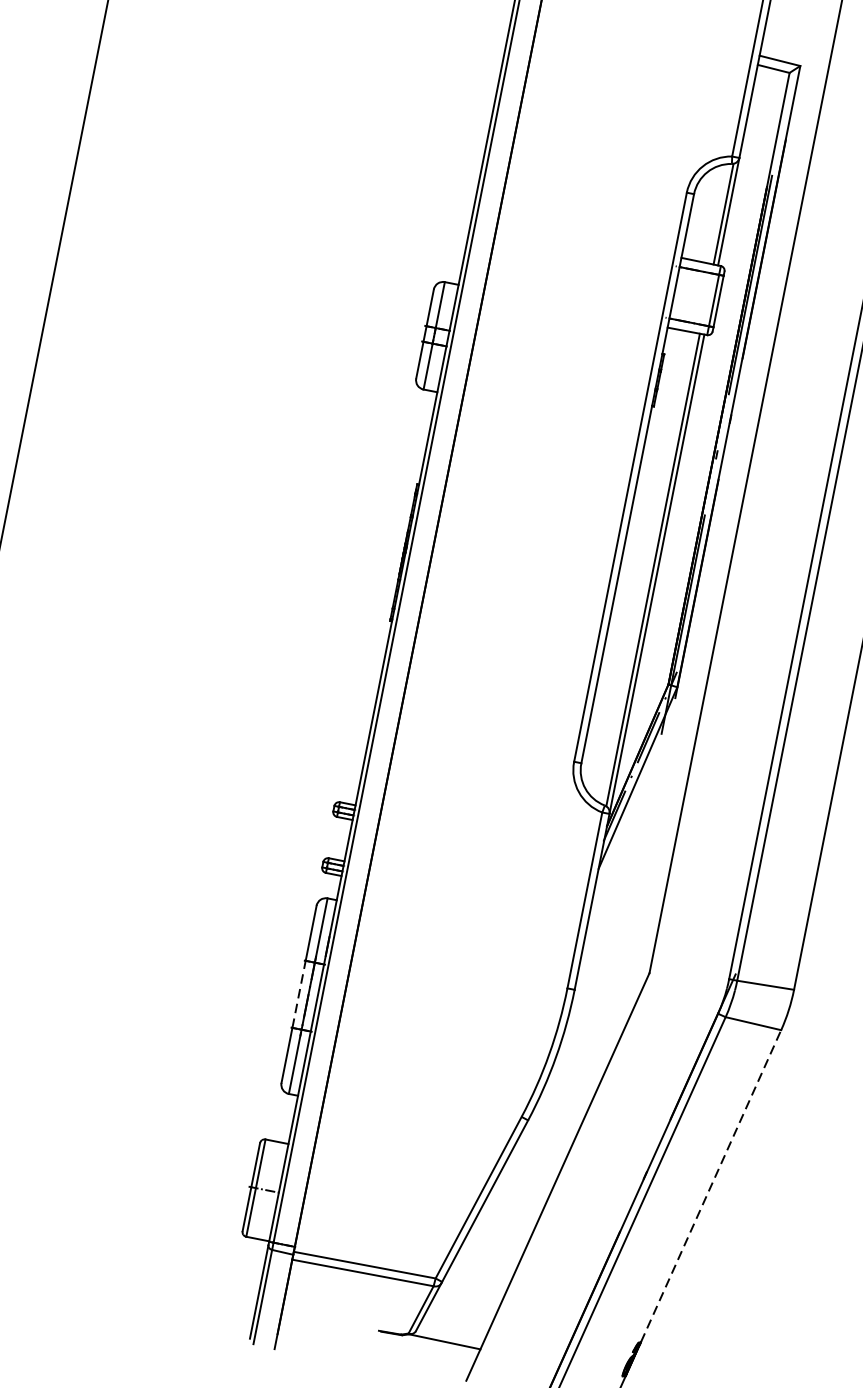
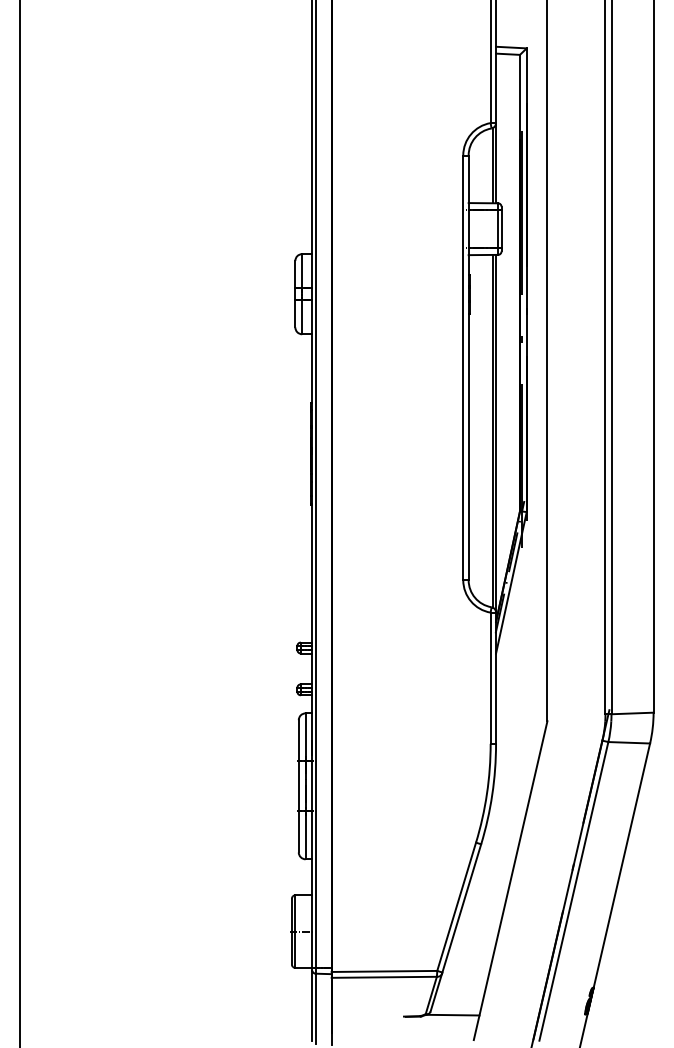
line: (298, 993) -> (298, 785), dashed -> solid
line: (712, 1184) -> (622, 864), dashed -> solid

